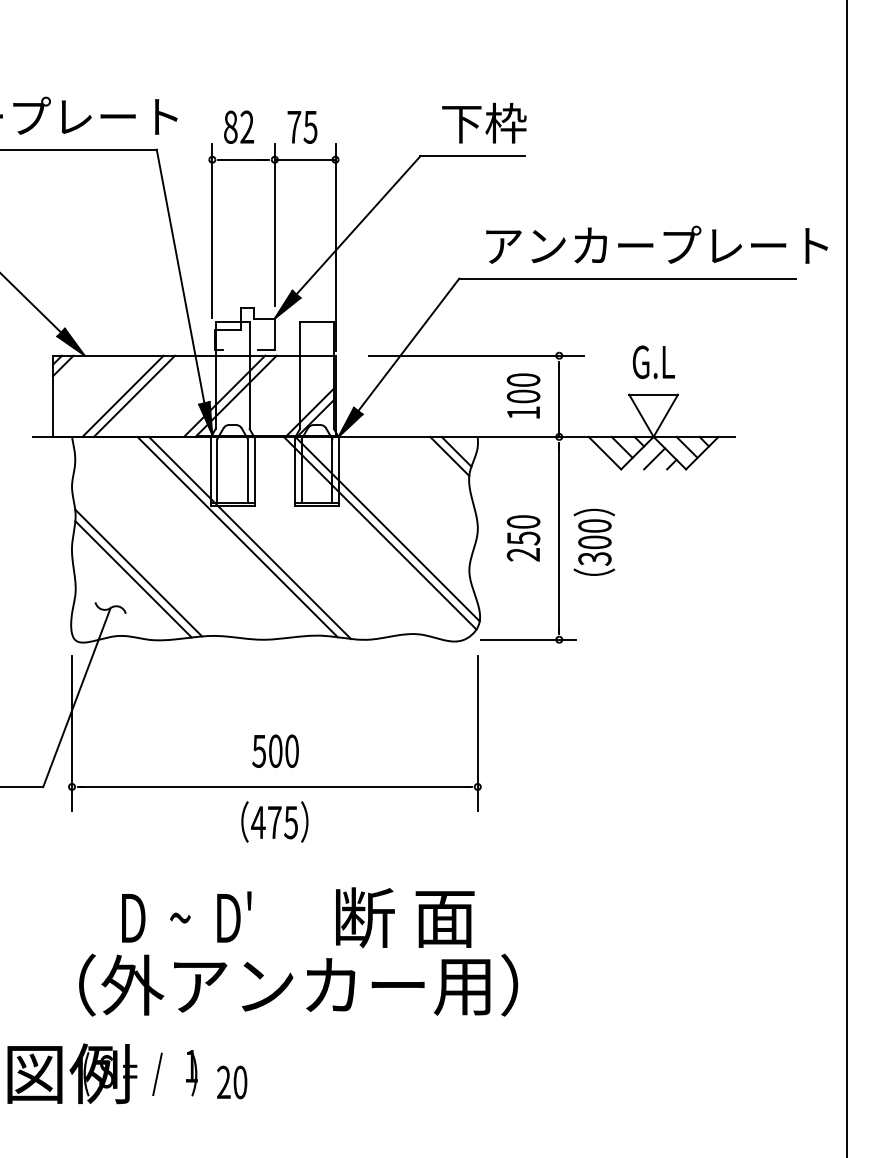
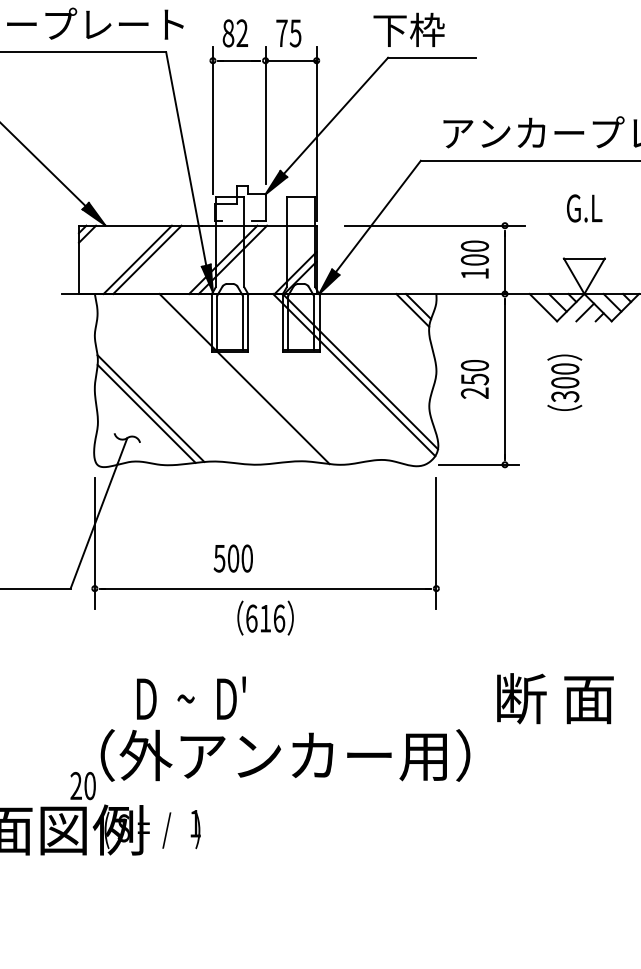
text: (484, 122) -> (409, 29), moved
text: (653, 361) -> (584, 207), moved
line: (237, 536) -> (234, 377), removed
text: (594, 541) -> (564, 382), moved
text: (275, 750) -> (233, 557), moved
text: (274, 822) -> (265, 618), 475 -> 616
text: (405, 917) -> (555, 698), moved
text: (232, 1082) -> (83, 786), moved

